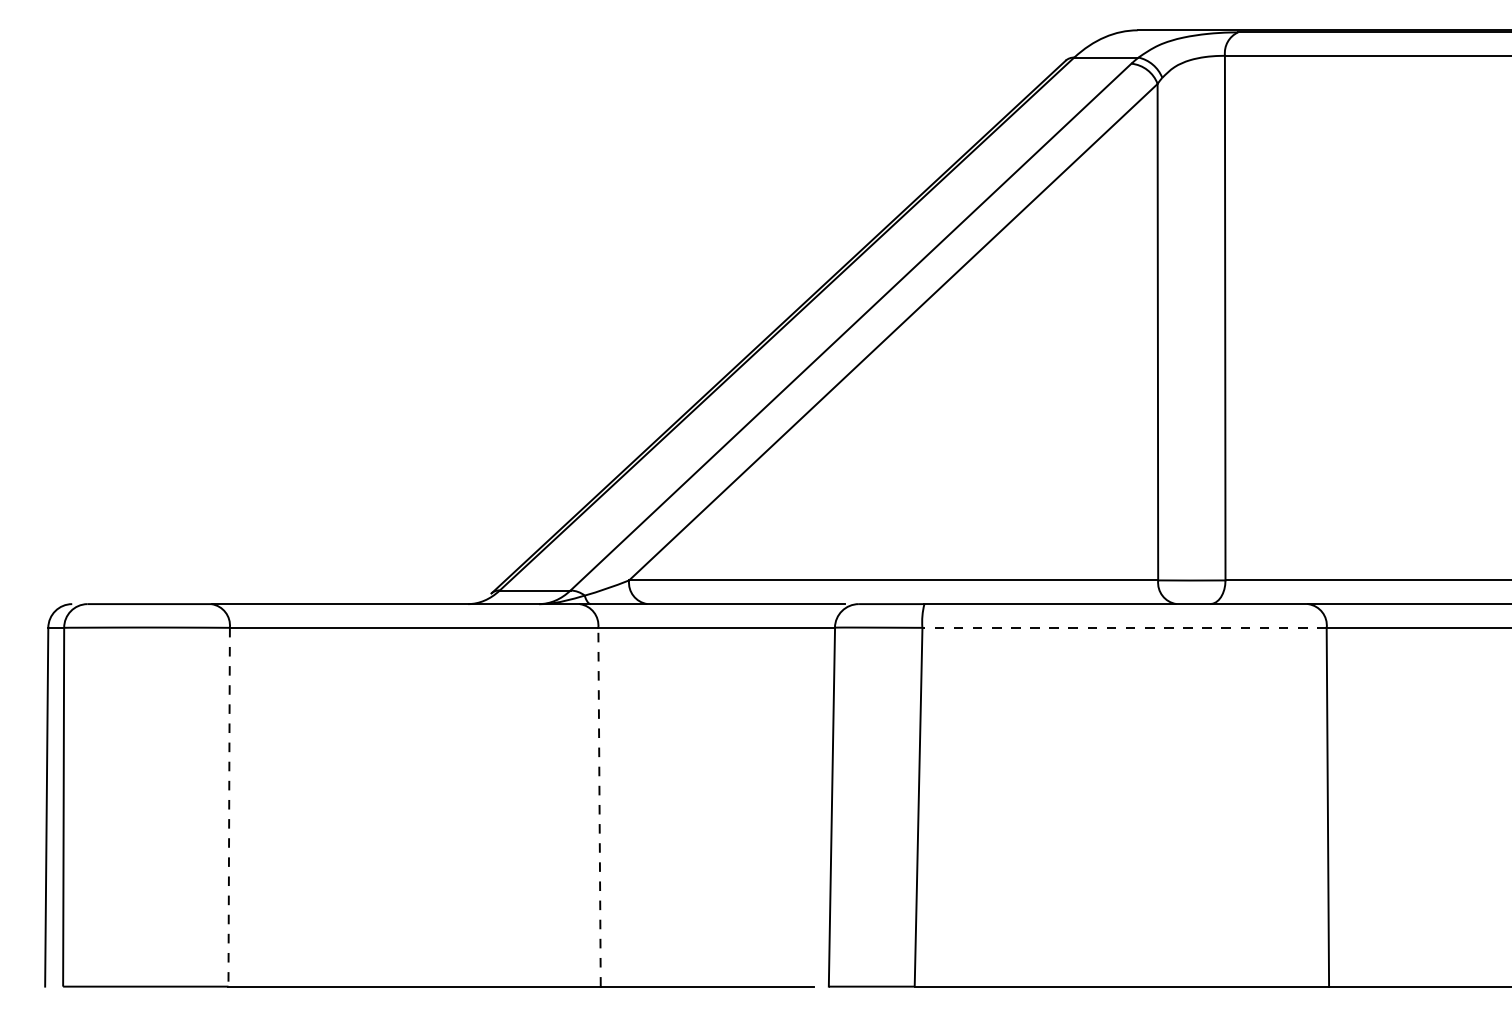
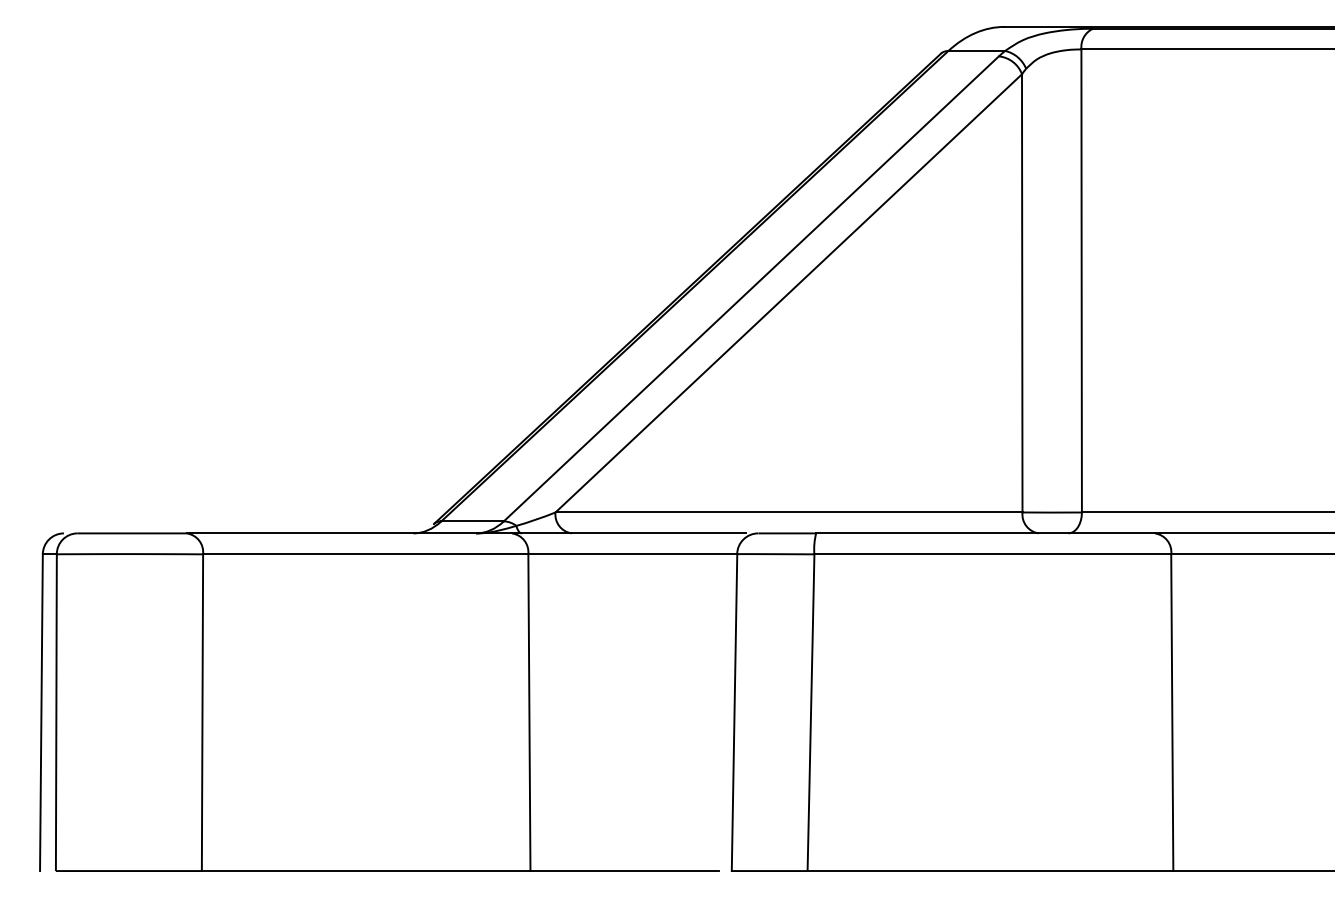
line: (1124, 628) -> (992, 554), dashed -> solid
line: (599, 807) -> (529, 712), dashed -> solid
line: (229, 808) -> (202, 713), dashed -> solid

